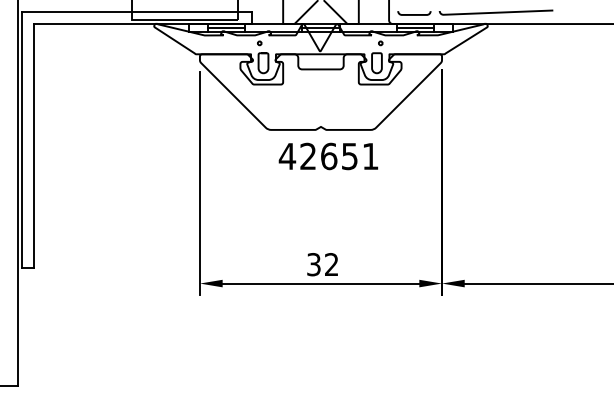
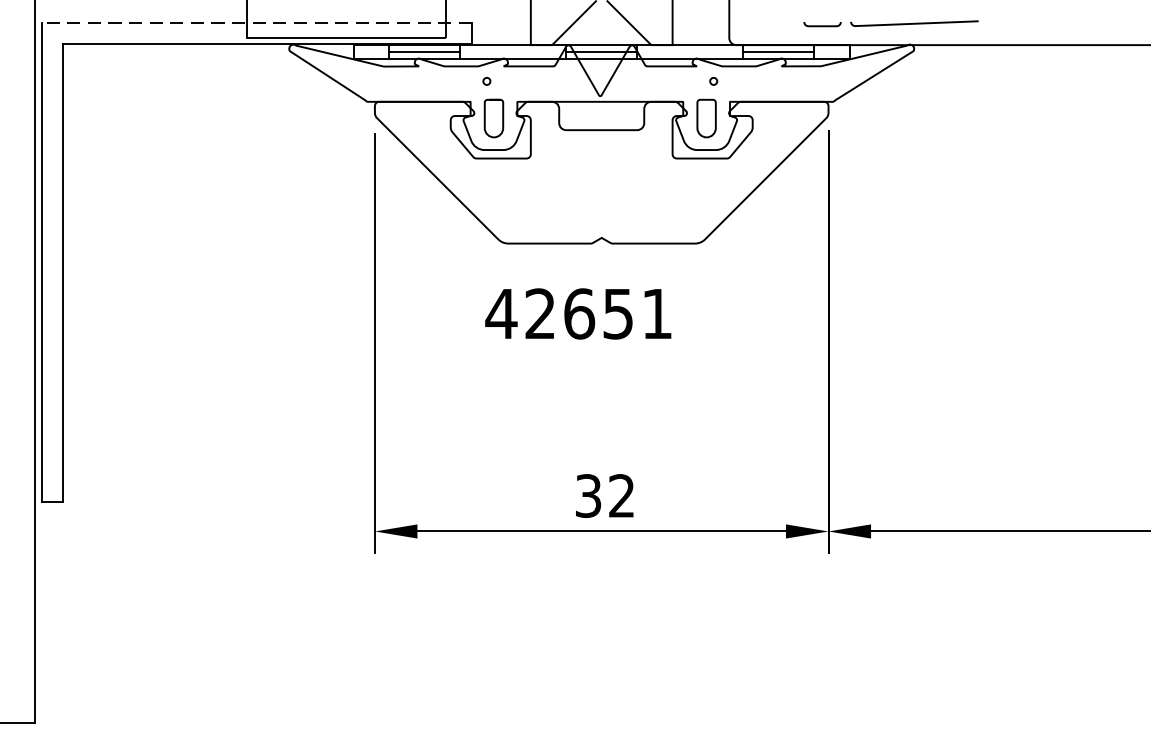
line: (136, 12) -> (256, 23), solid -> dashed
part: (475, 12) -> (891, 23), size x0.6
text: (328, 156) -> (578, 313), moved

